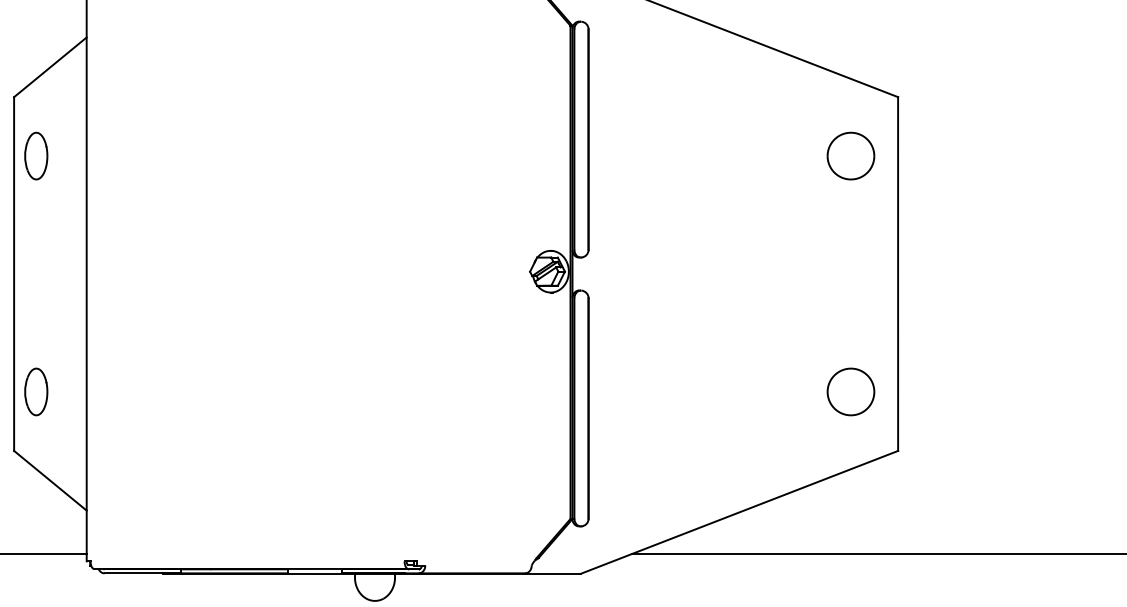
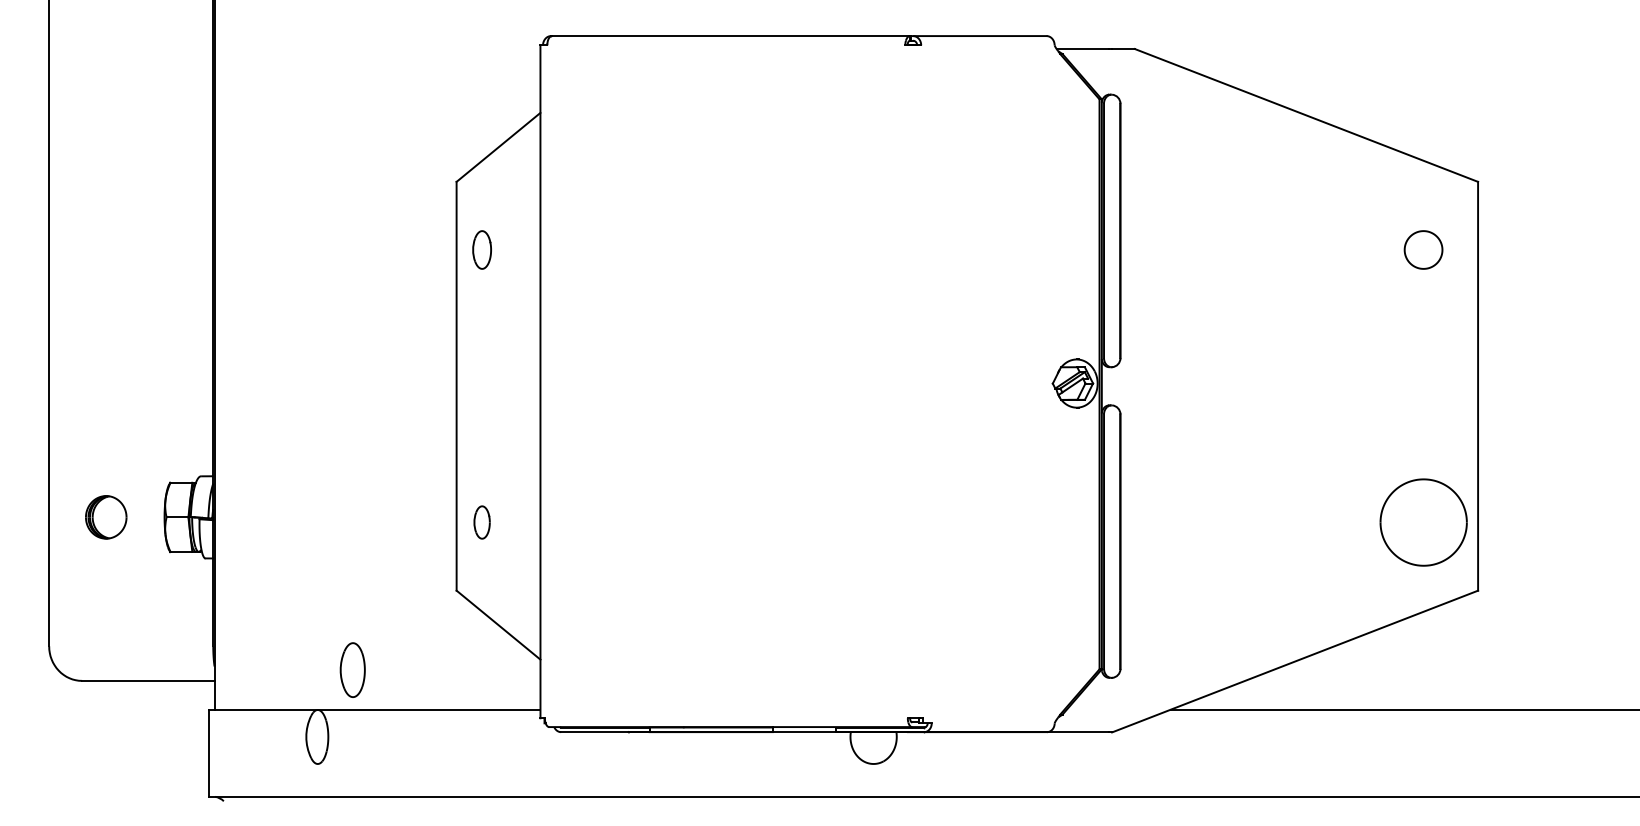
part: (35, 155) -> (481, 249), size x0.7
part: (850, 155) -> (1423, 249), size x0.7
part: (35, 391) -> (481, 522), size x0.6
part: (850, 391) -> (1423, 522), size x1.6

